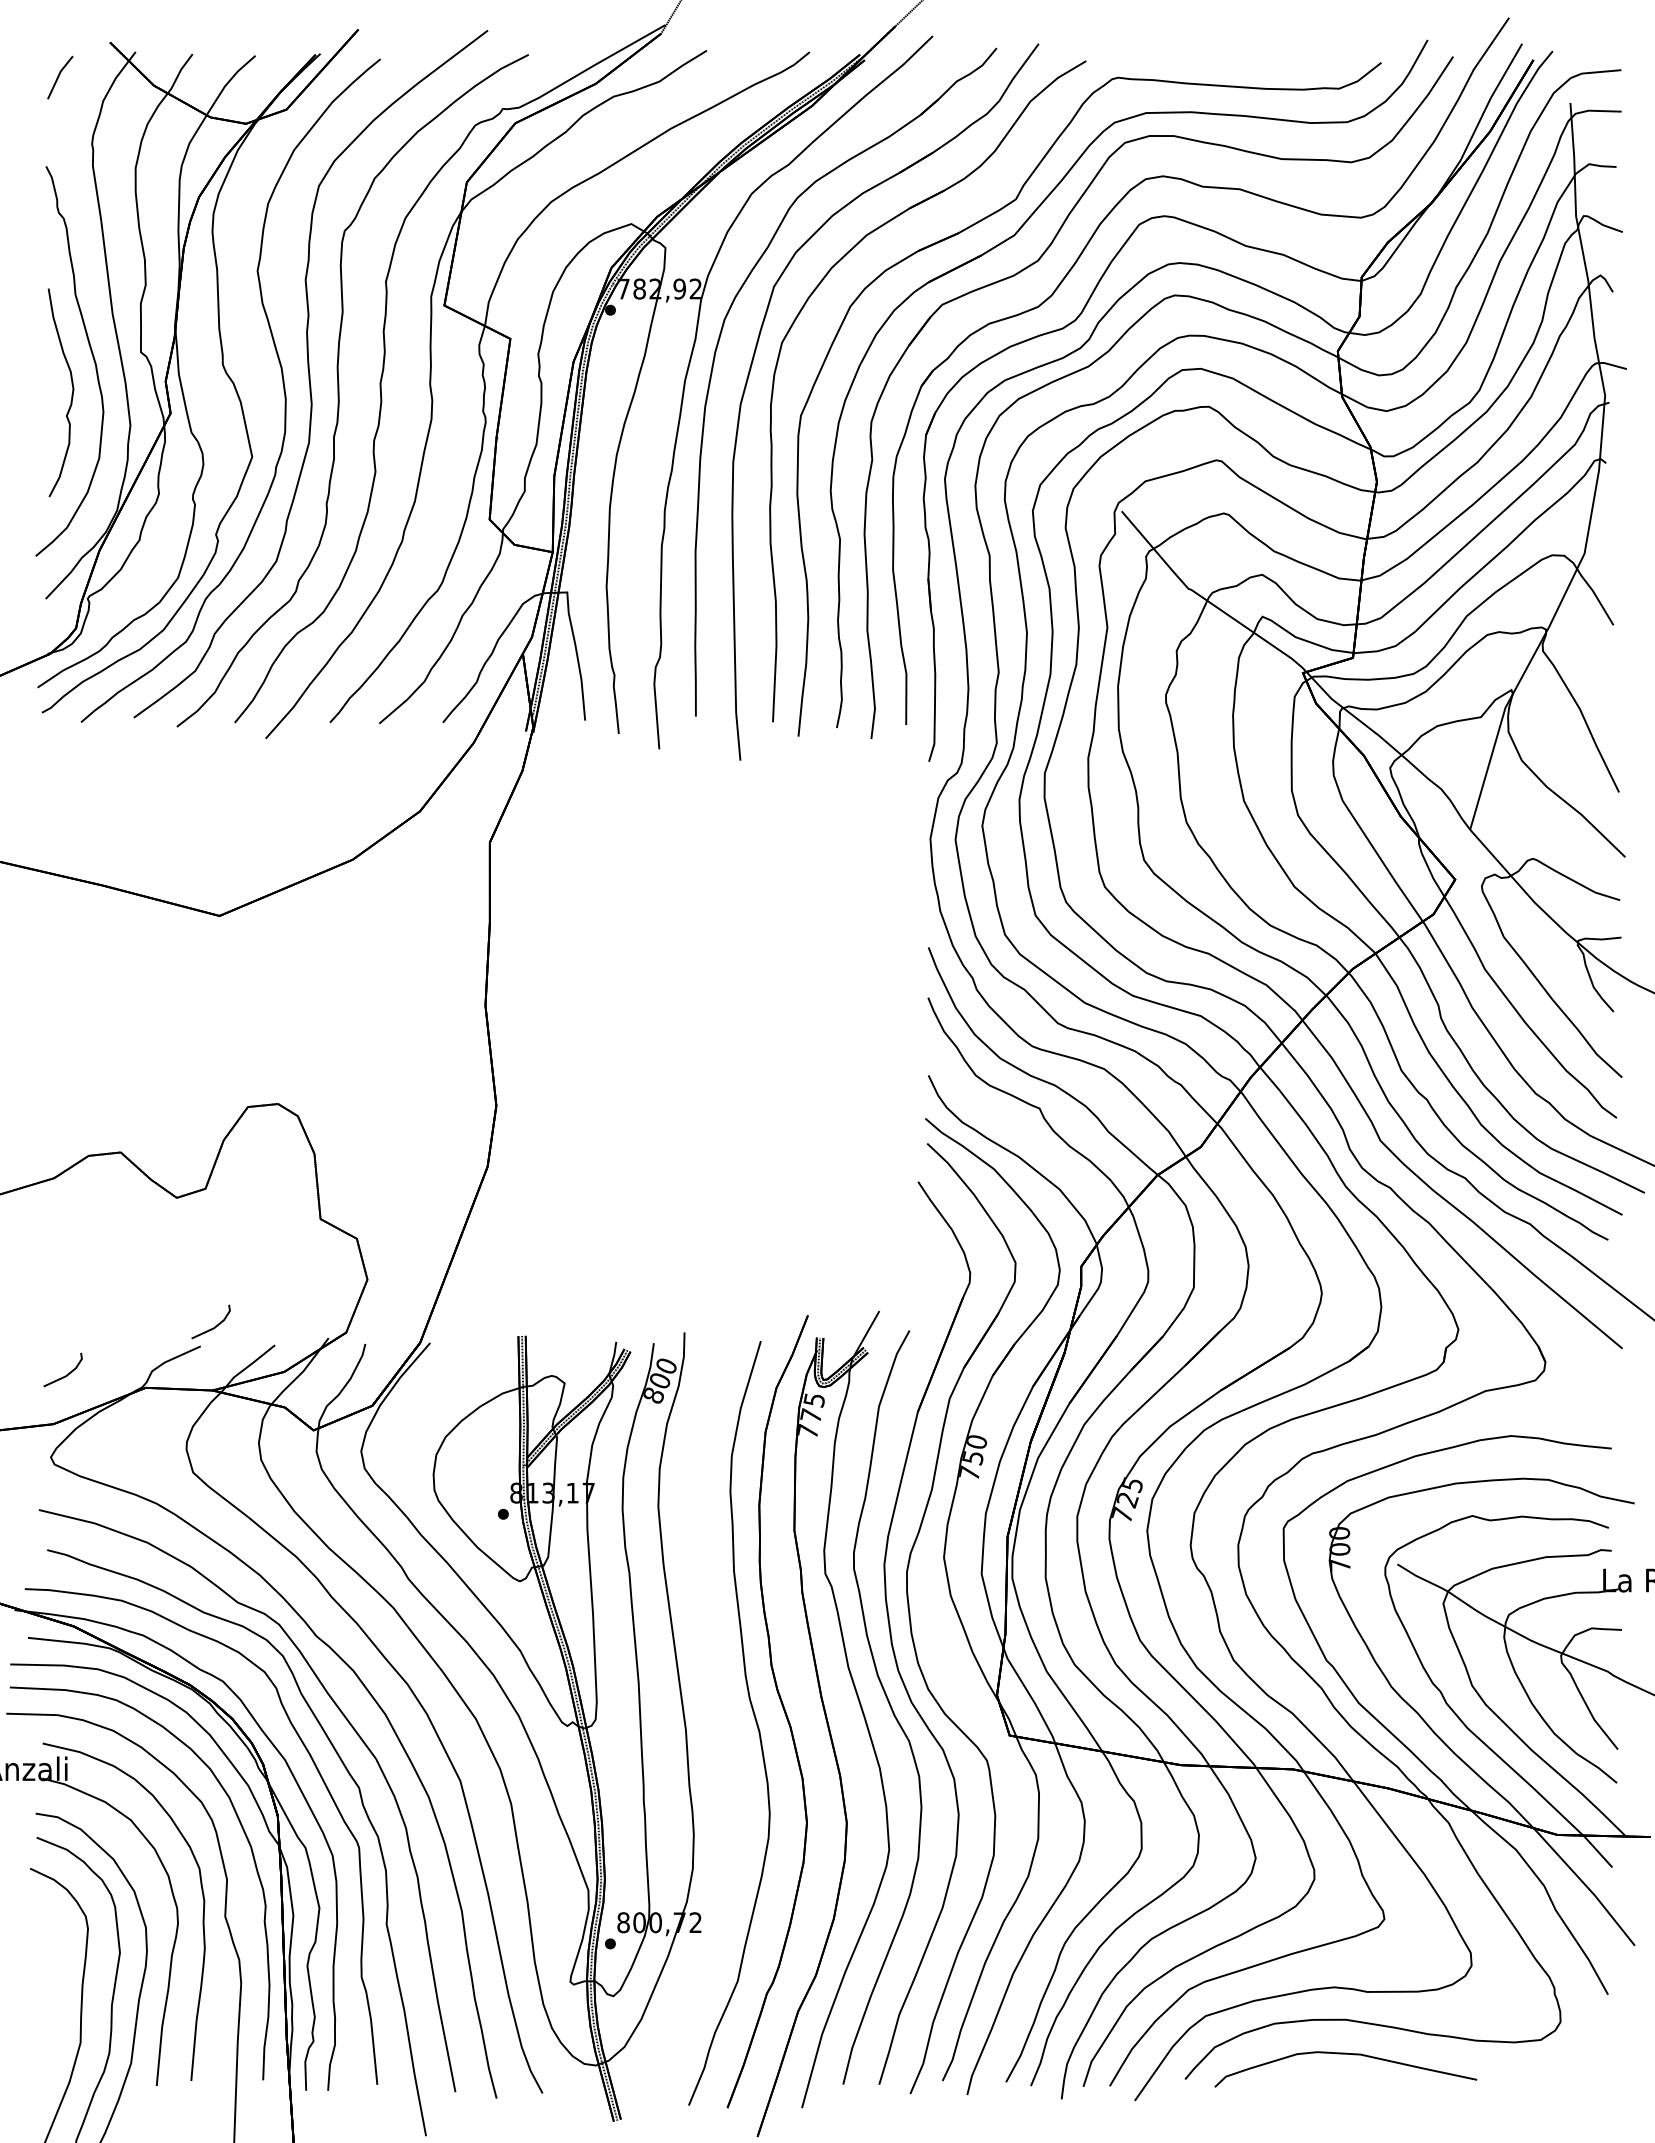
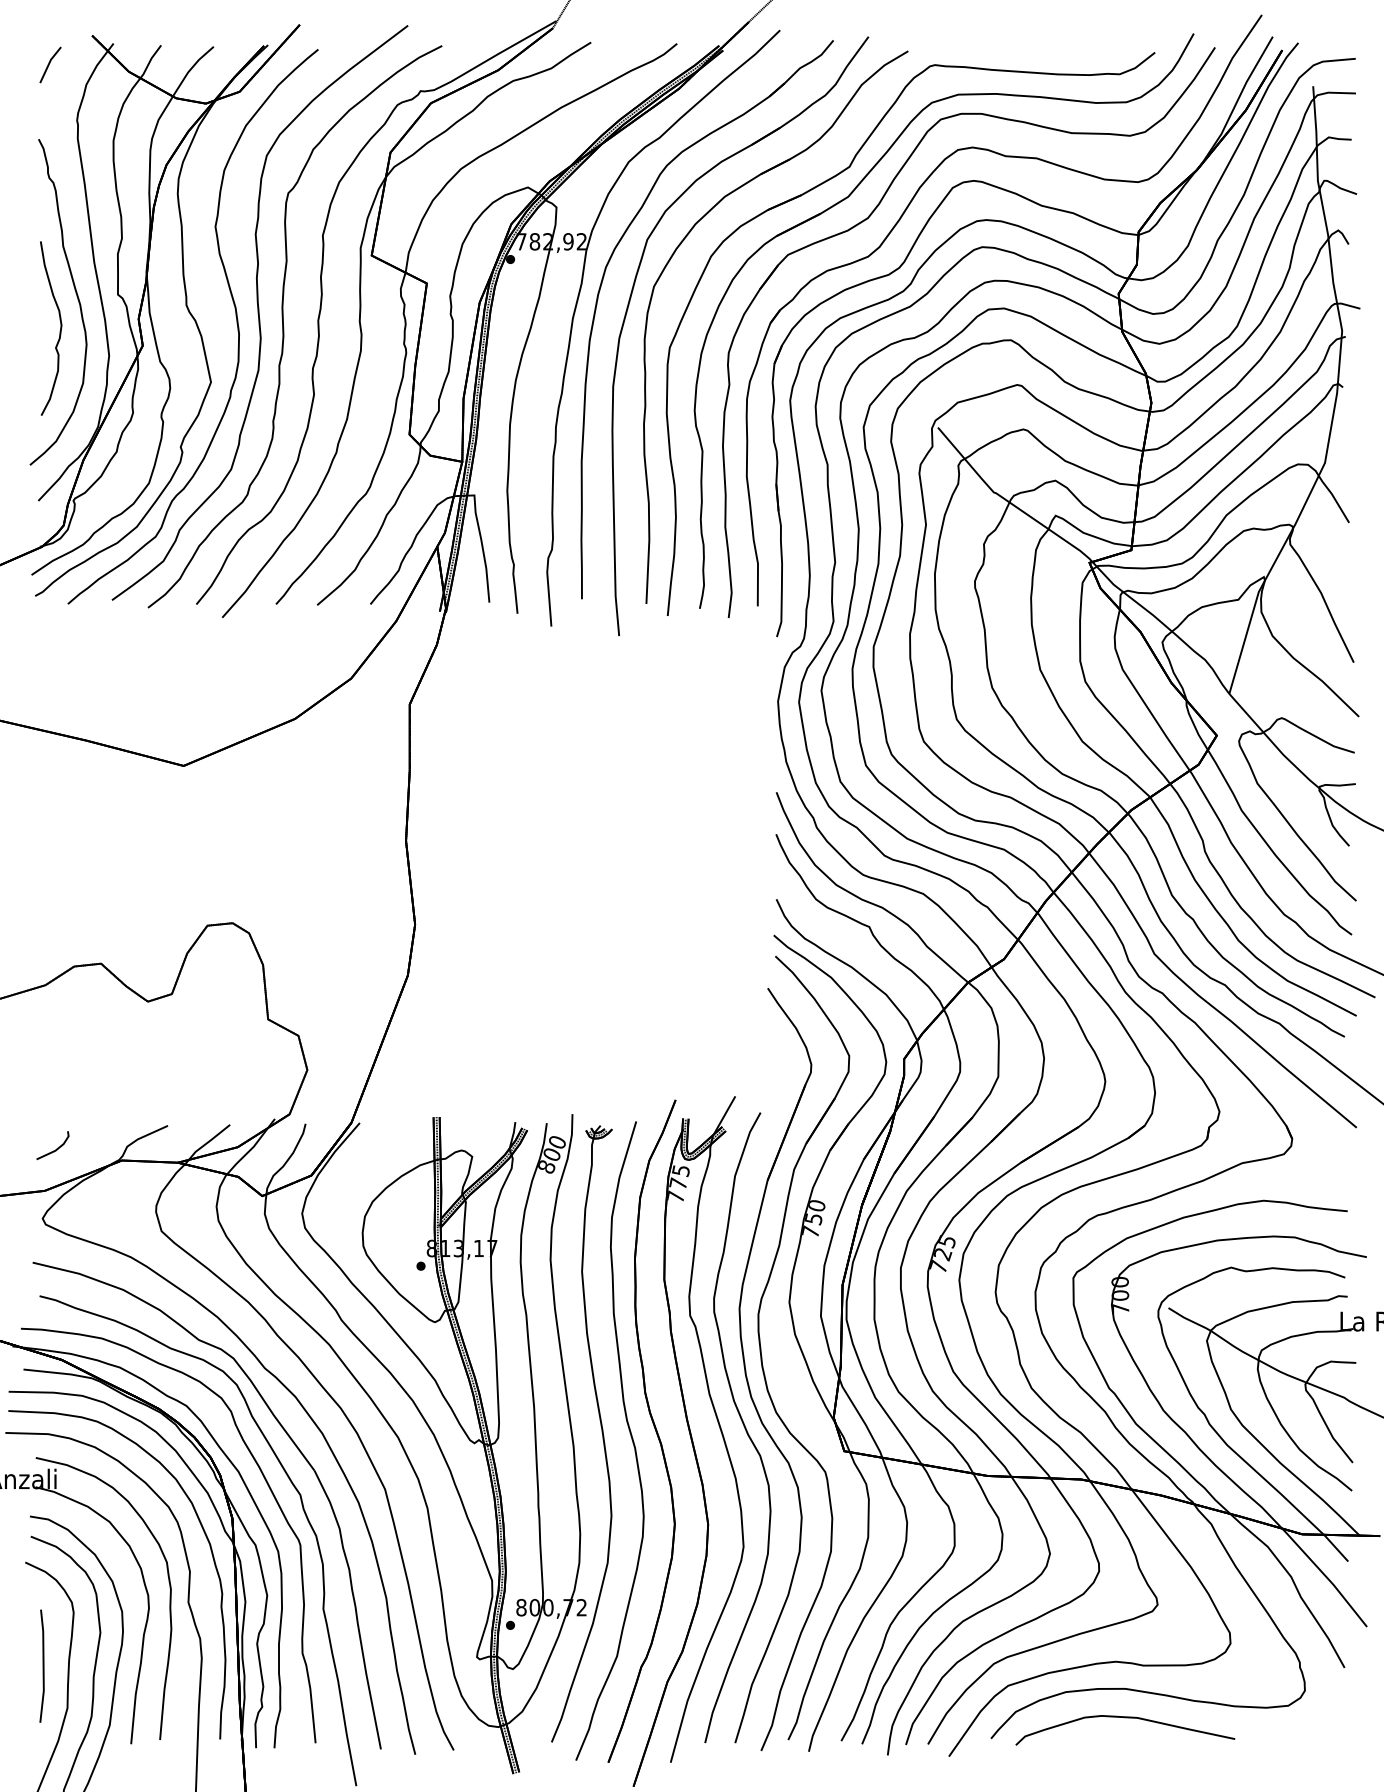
line: (215, 1325) -> (180, 1108), removed
part: (719, 1713) -> (601, 1432), added
part: (50, 1992) -> (42, 1666), added

